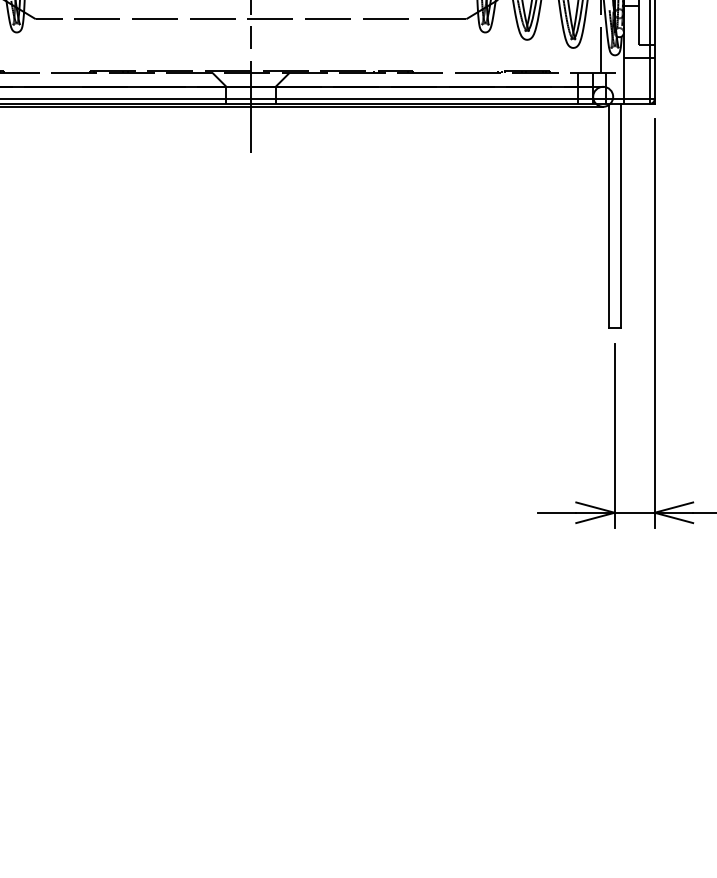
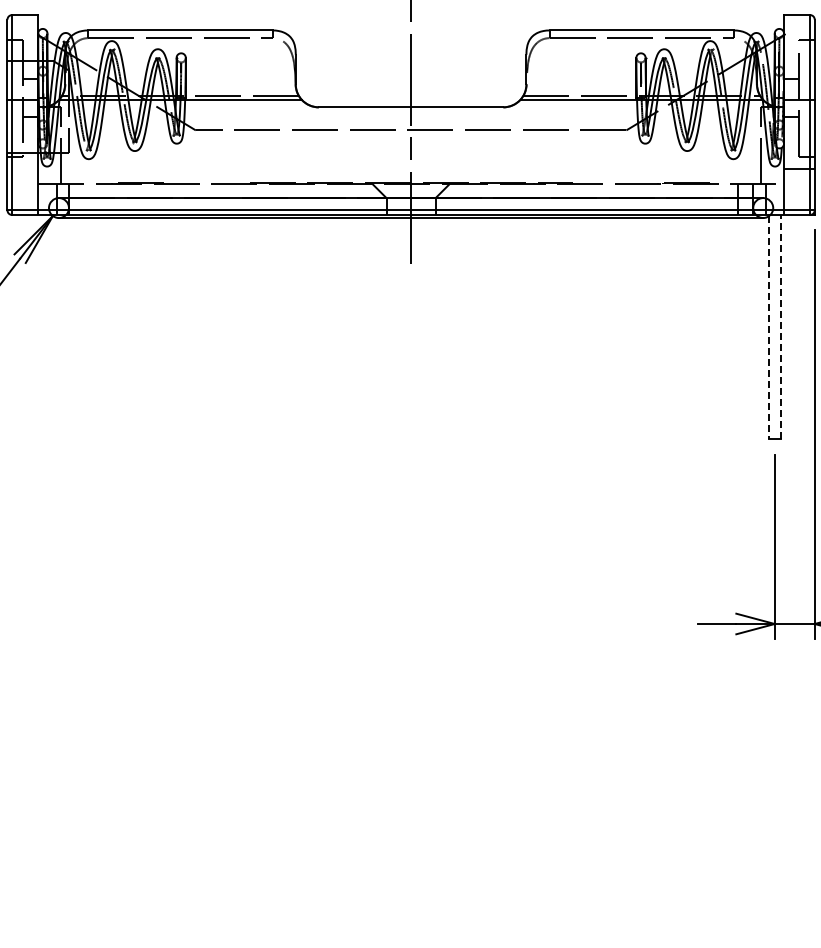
line: (620, 215) -> (780, 326), solid -> dashed
line: (608, 217) -> (768, 328), solid -> dashed

